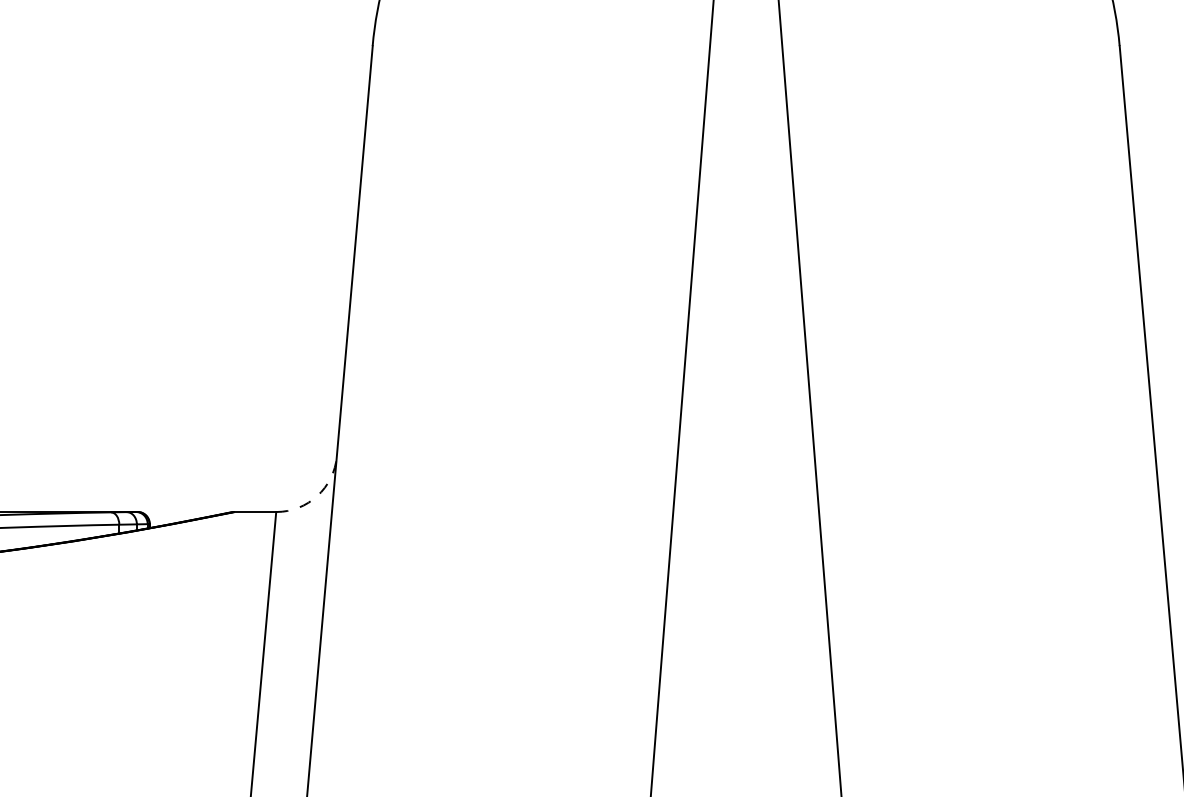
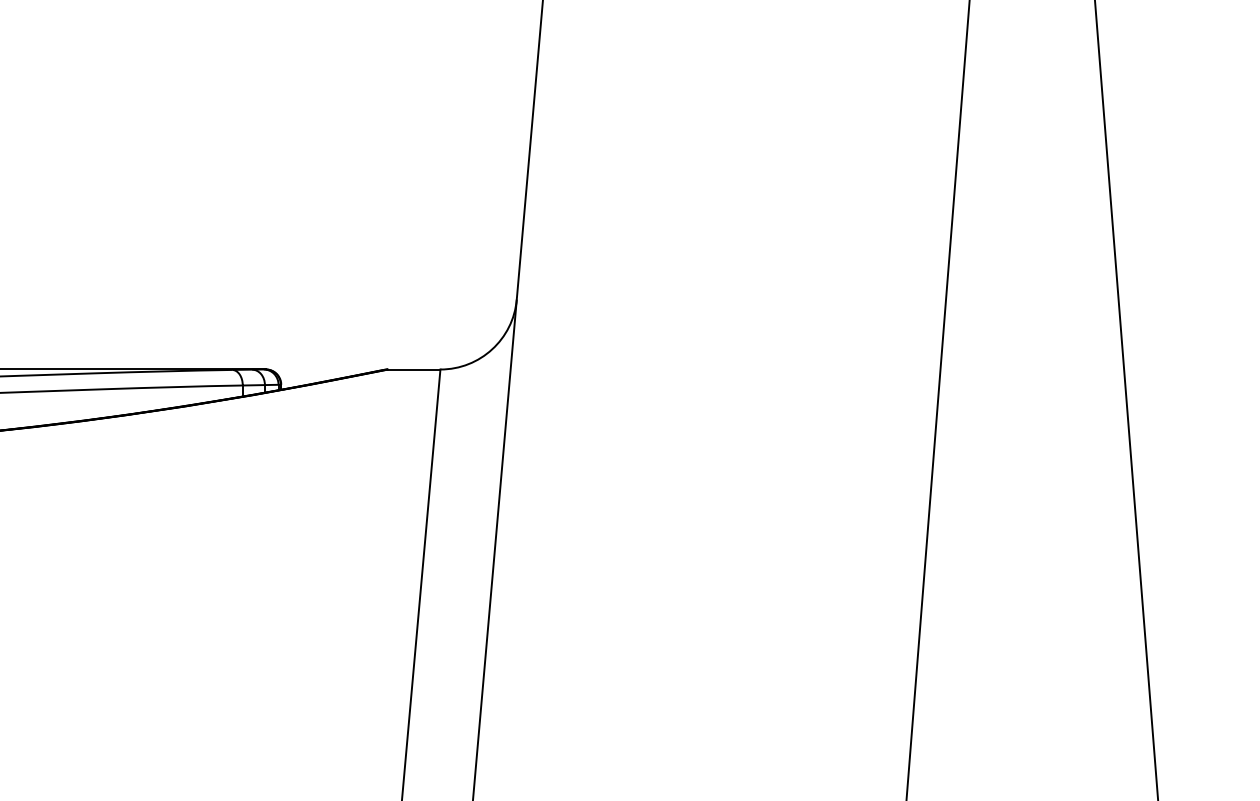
arc: (317, 496) -> (492, 349), dashed -> solid

